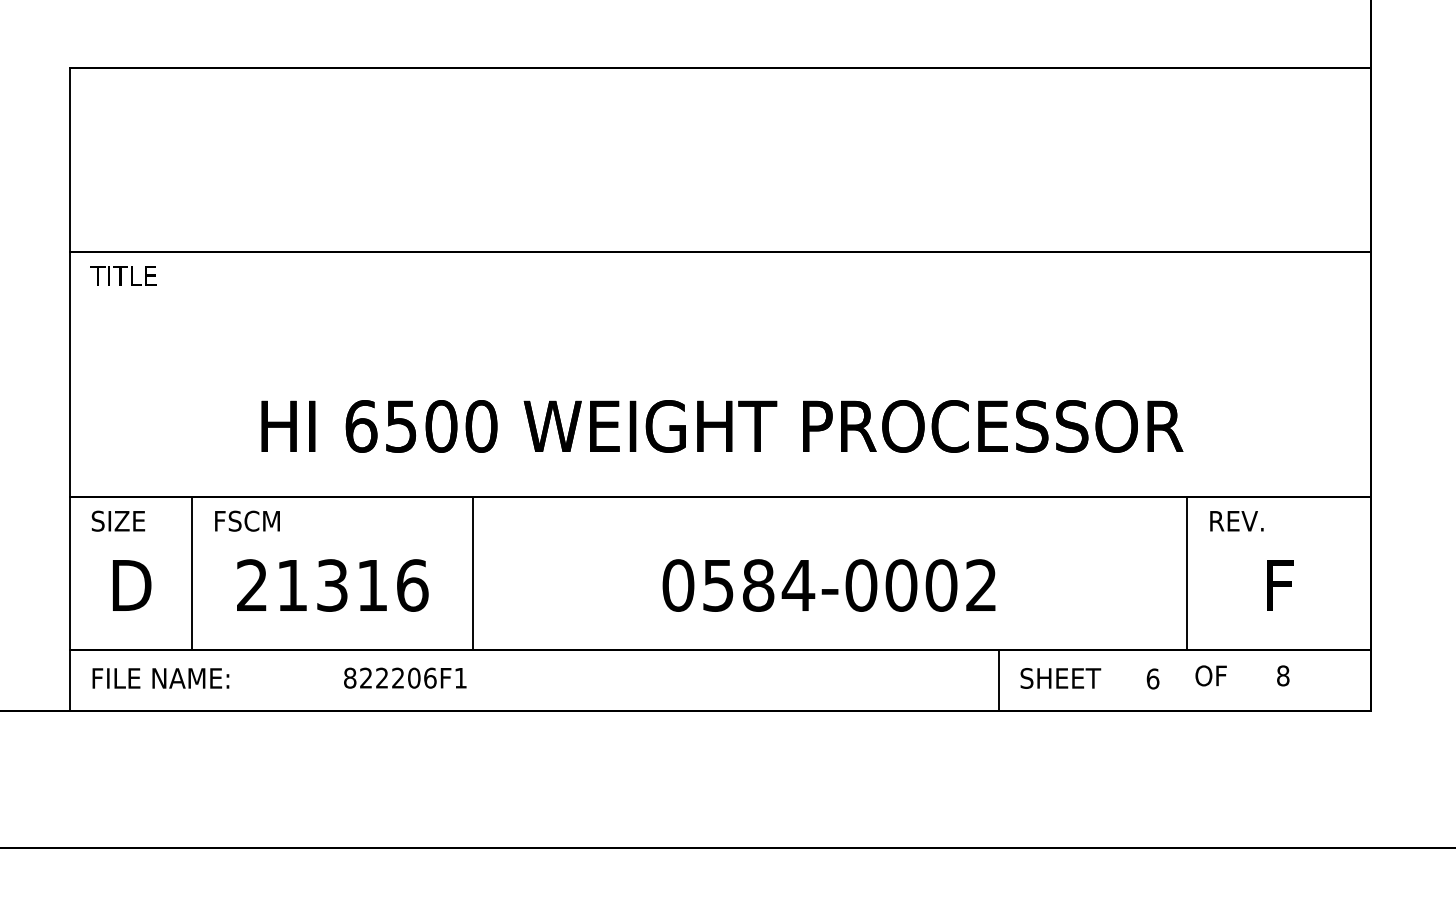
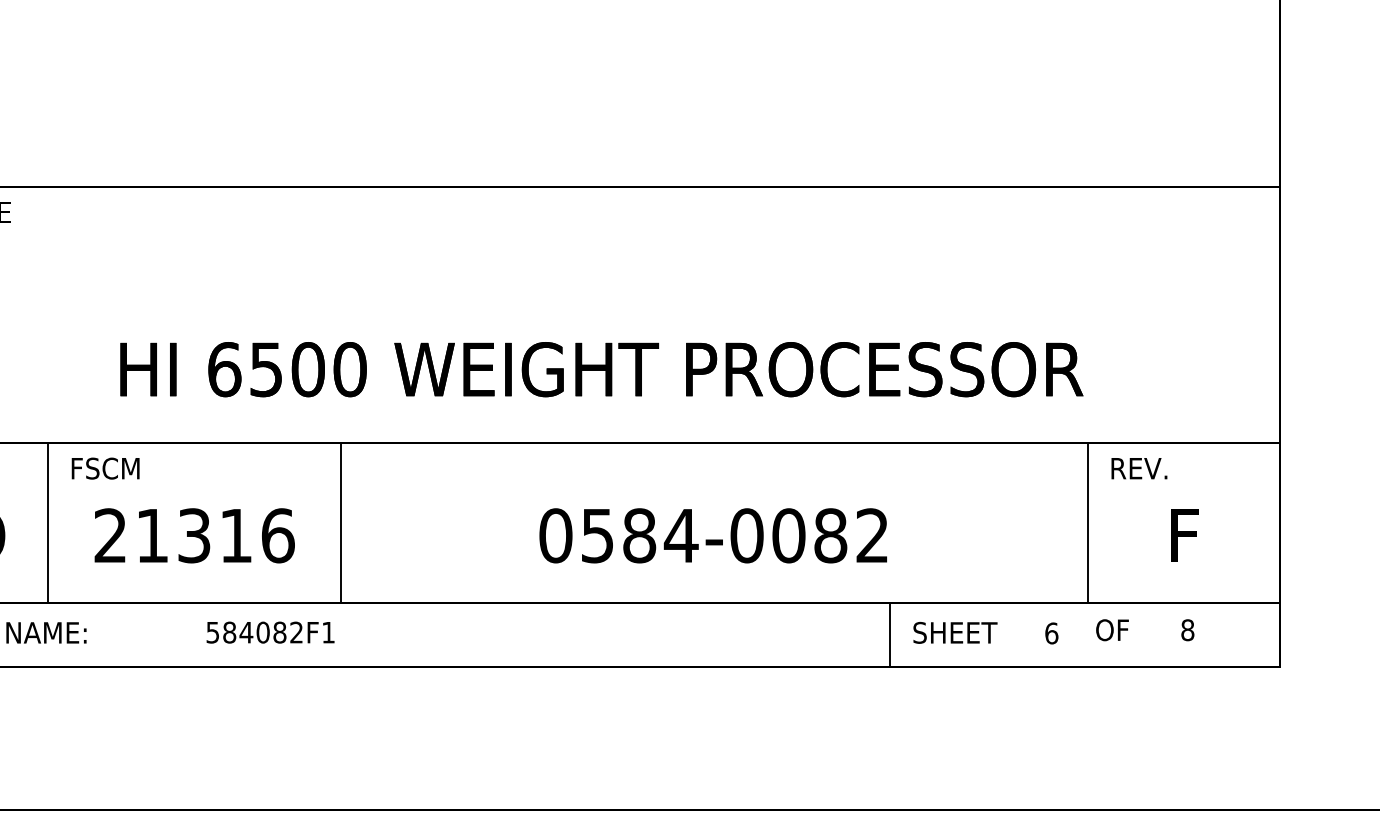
text: (941, 585) -> (830, 535), 0584-0002 -> 0584-0082
text: (390, 677) -> (255, 631), 822206F1 -> 584082F1

